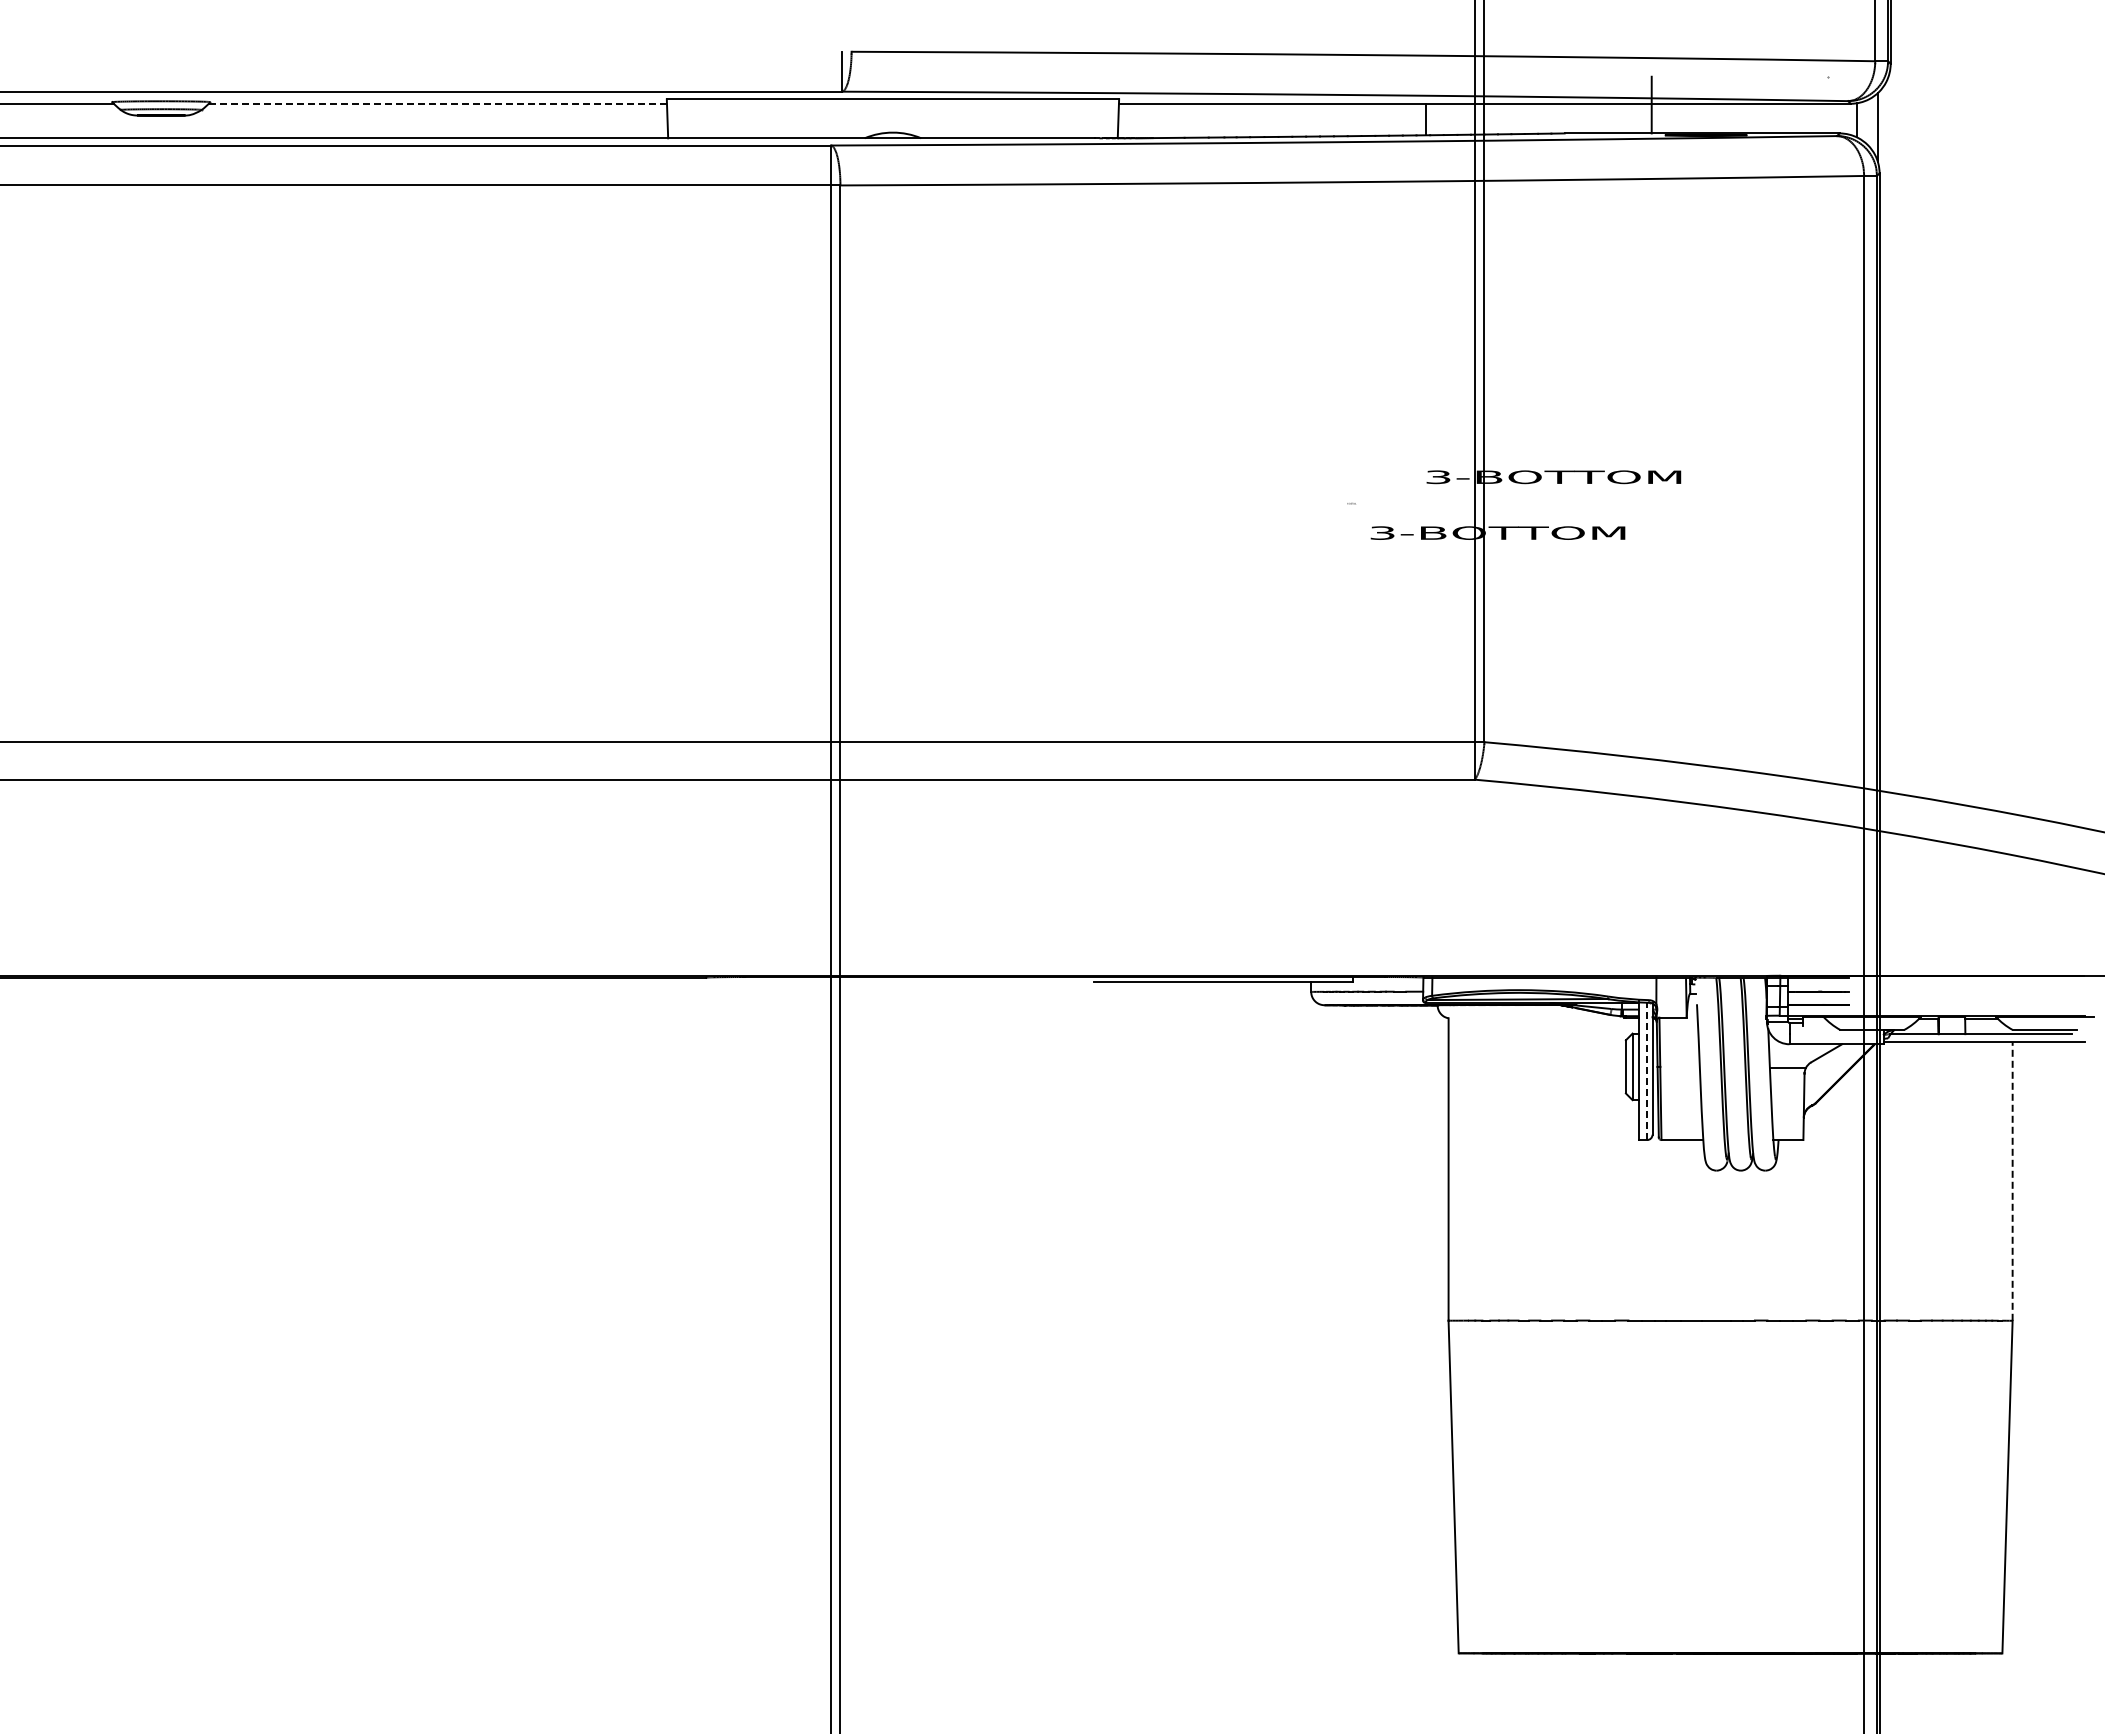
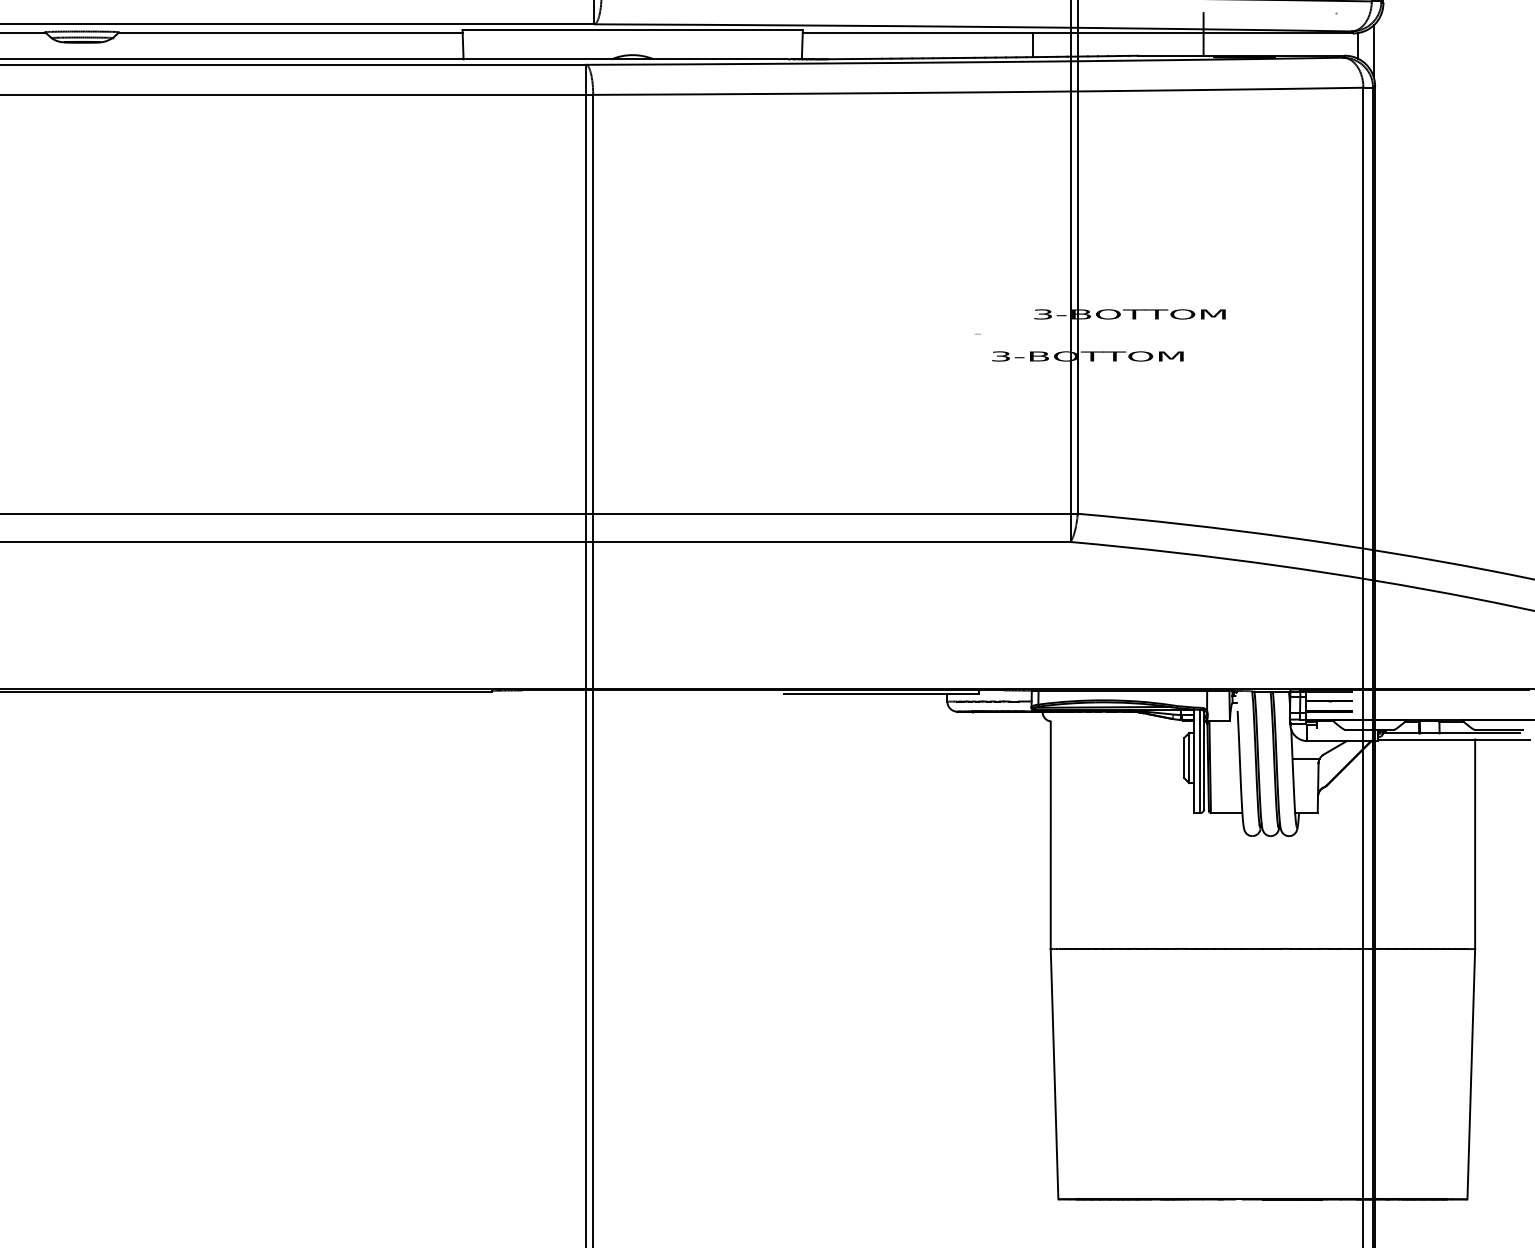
line: (438, 103) -> (290, 33), dashed -> solid
line: (1647, 1071) -> (1200, 761), dashed -> solid
line: (2012, 1181) -> (1475, 844), dashed -> solid

